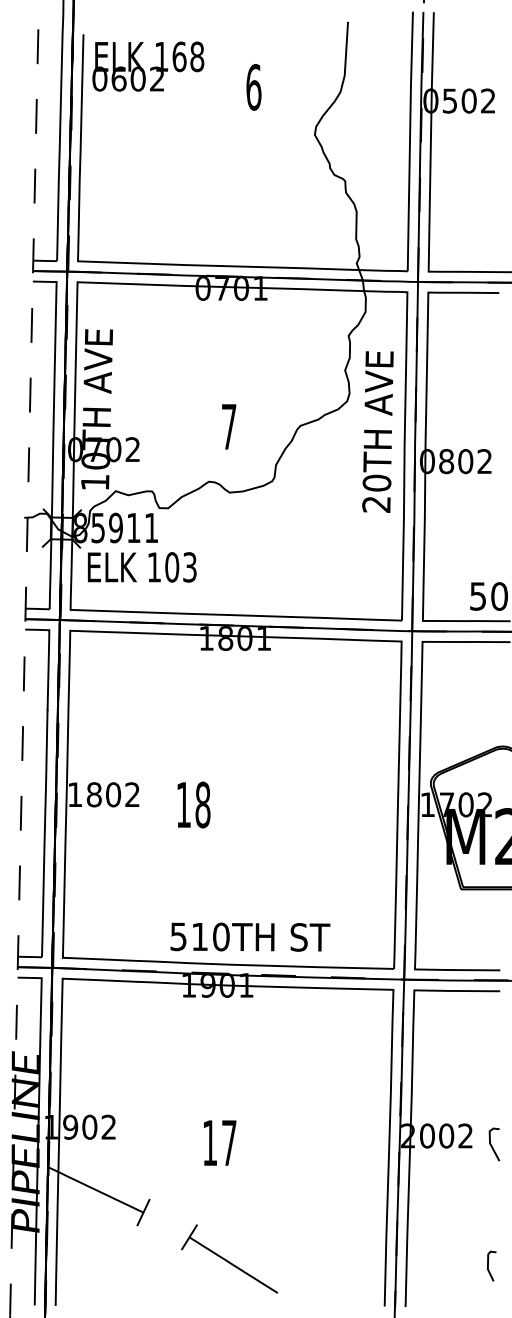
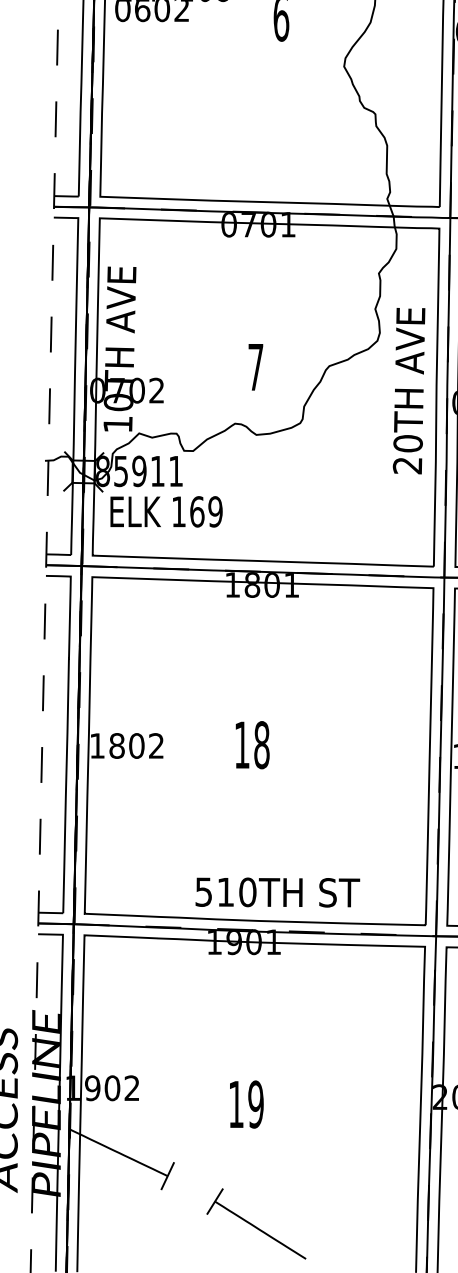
text: (377, 431) -> (408, 390), moved
text: (180, 567) -> (205, 511), 103 -> 169
text: (193, 804) -> (252, 744), moved
text: (228, 1142) -> (255, 1103), 17 -> 19

